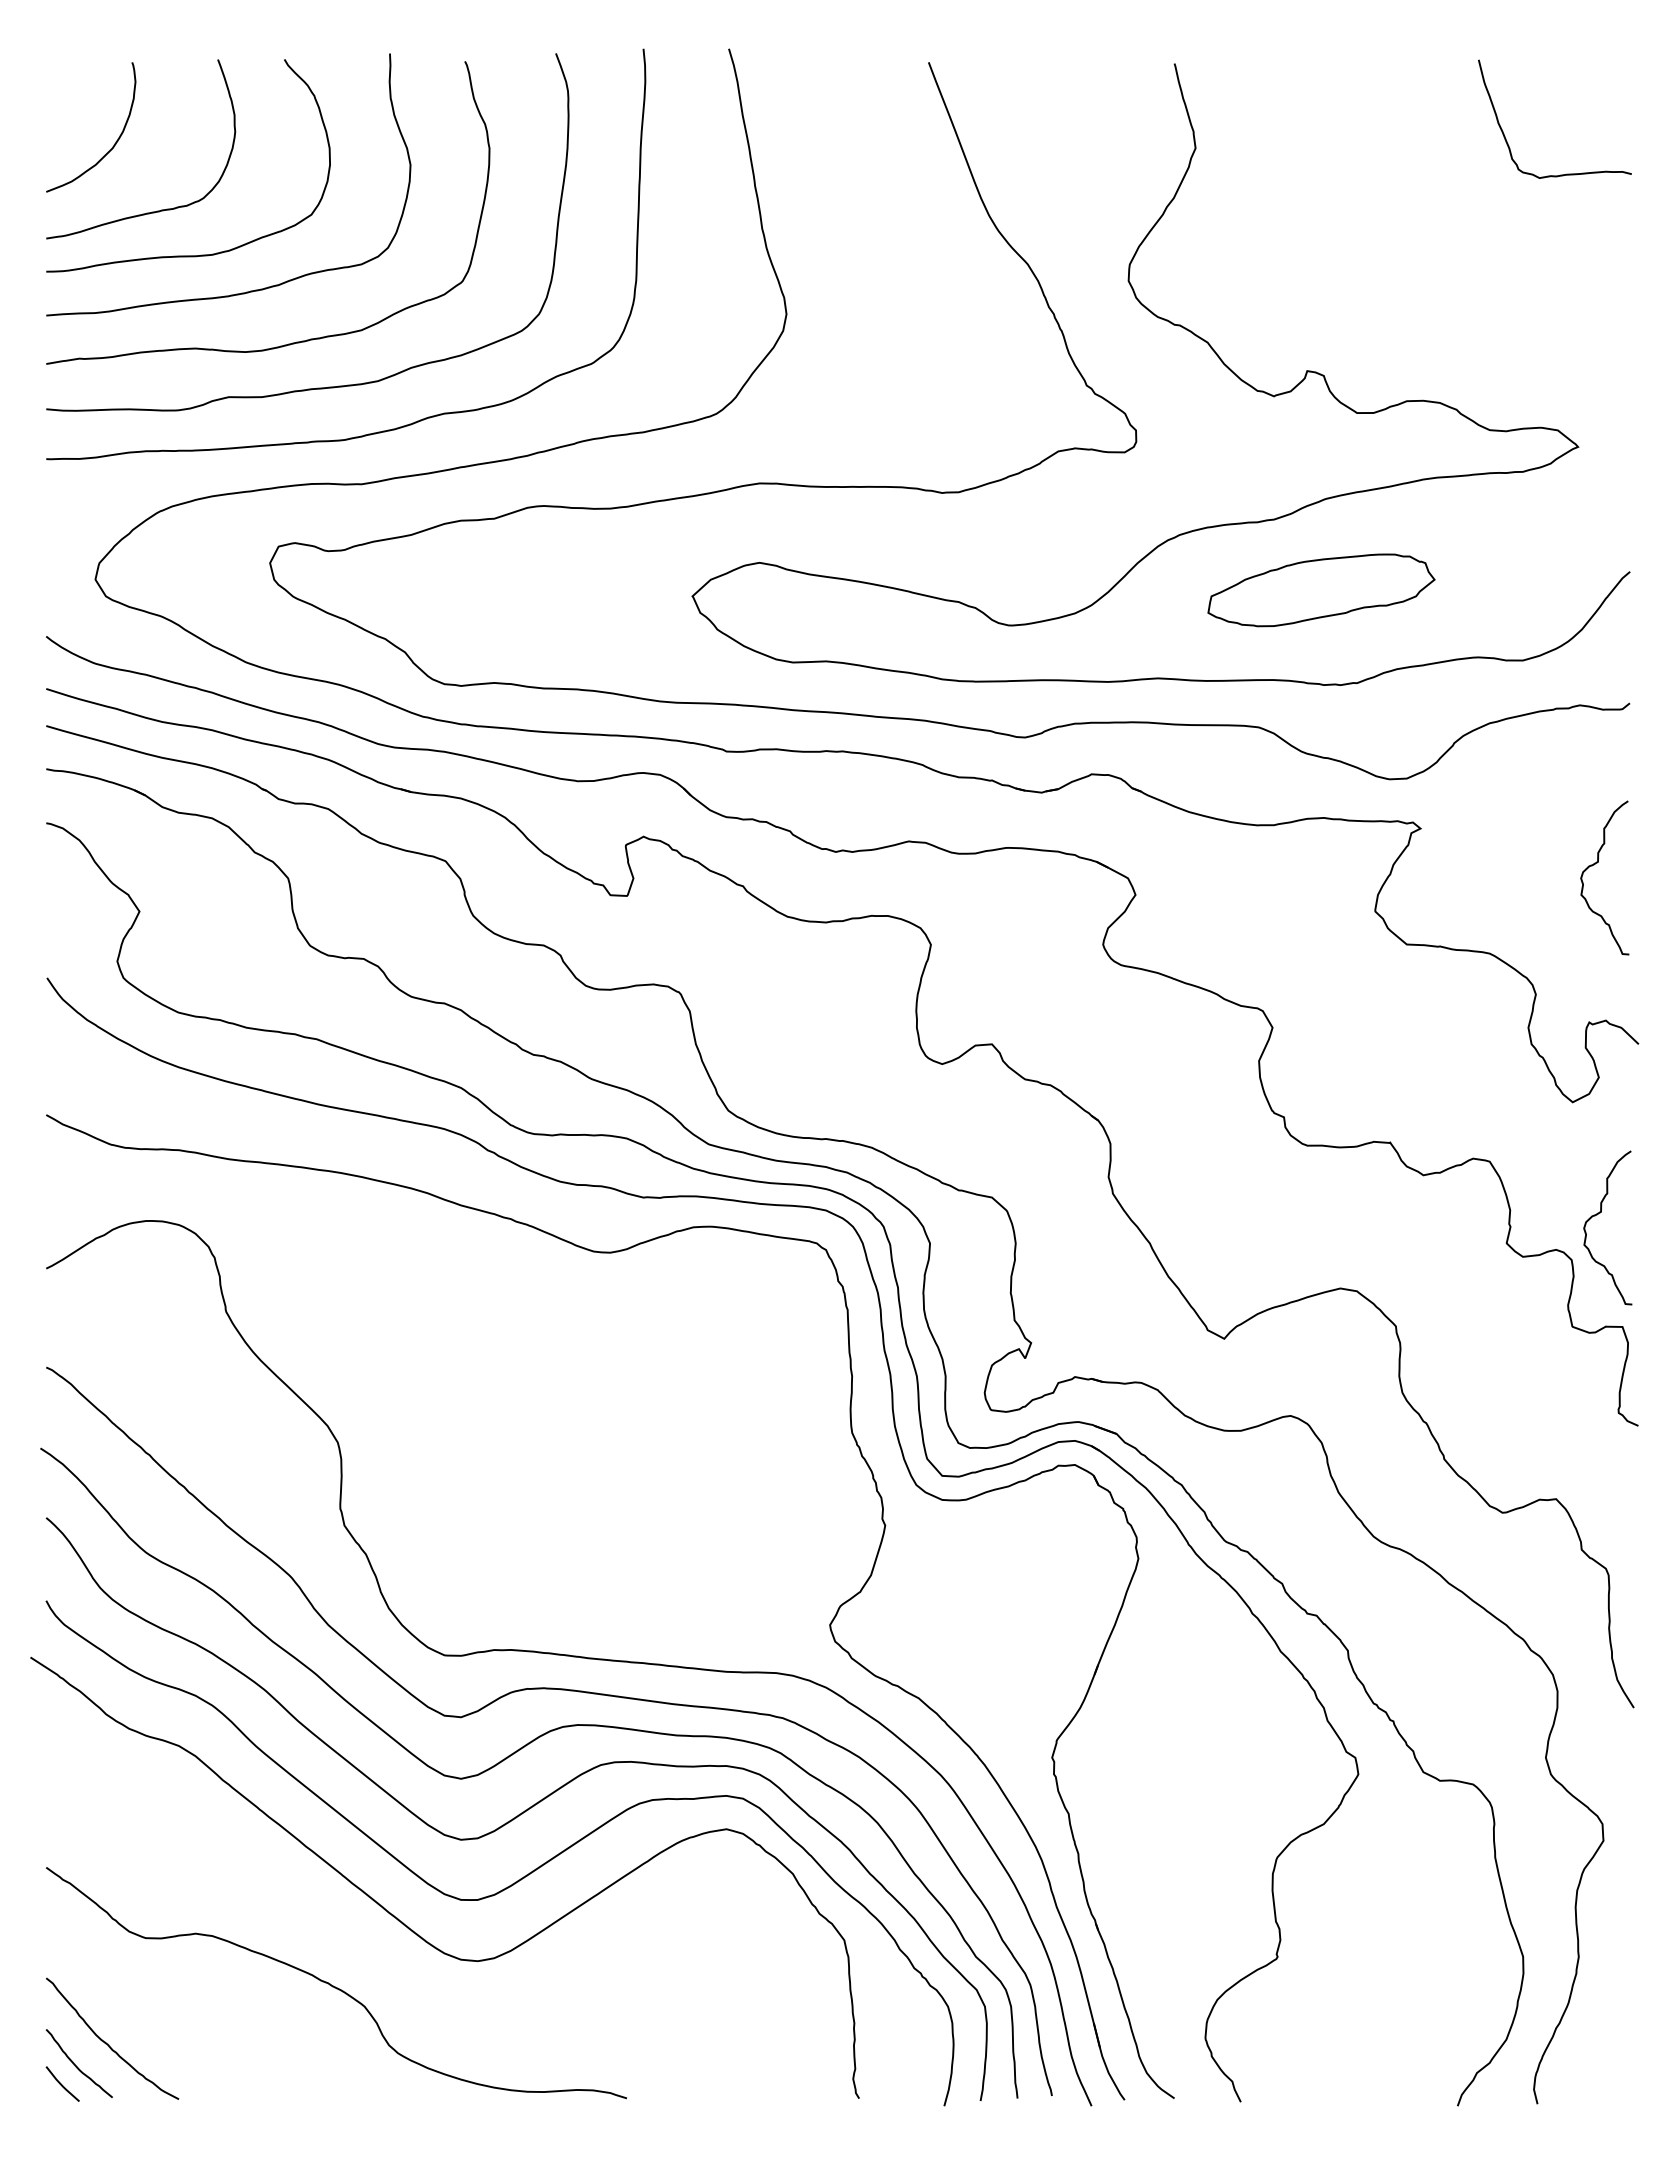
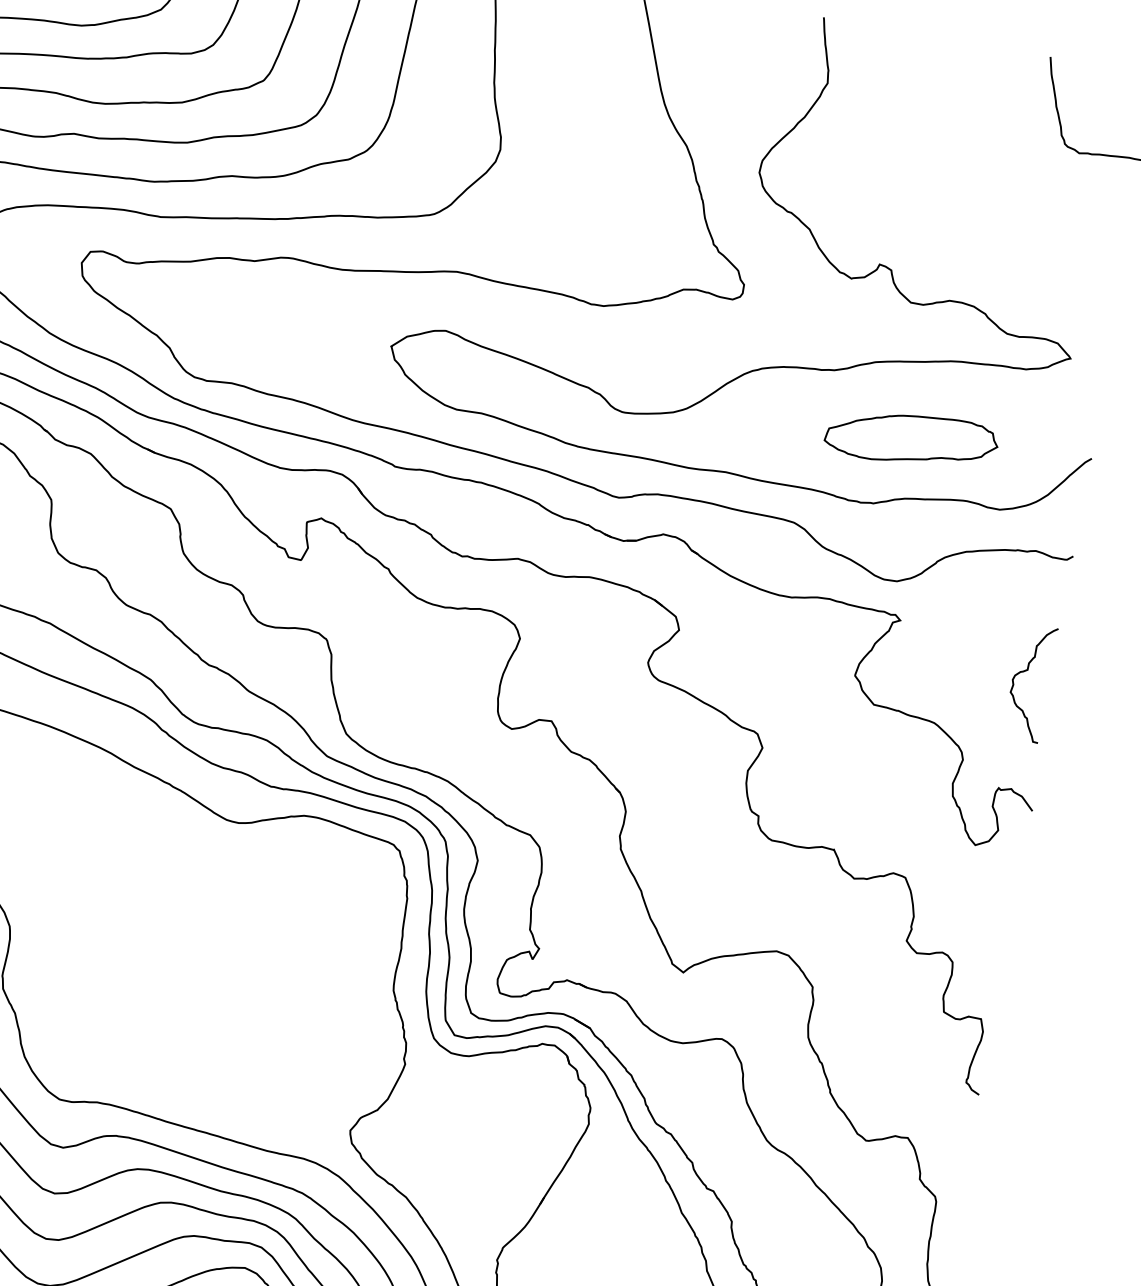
part: (1321, 590) -> (911, 439), moved
curve: (1597, 1215) -> (978, 932), removed

